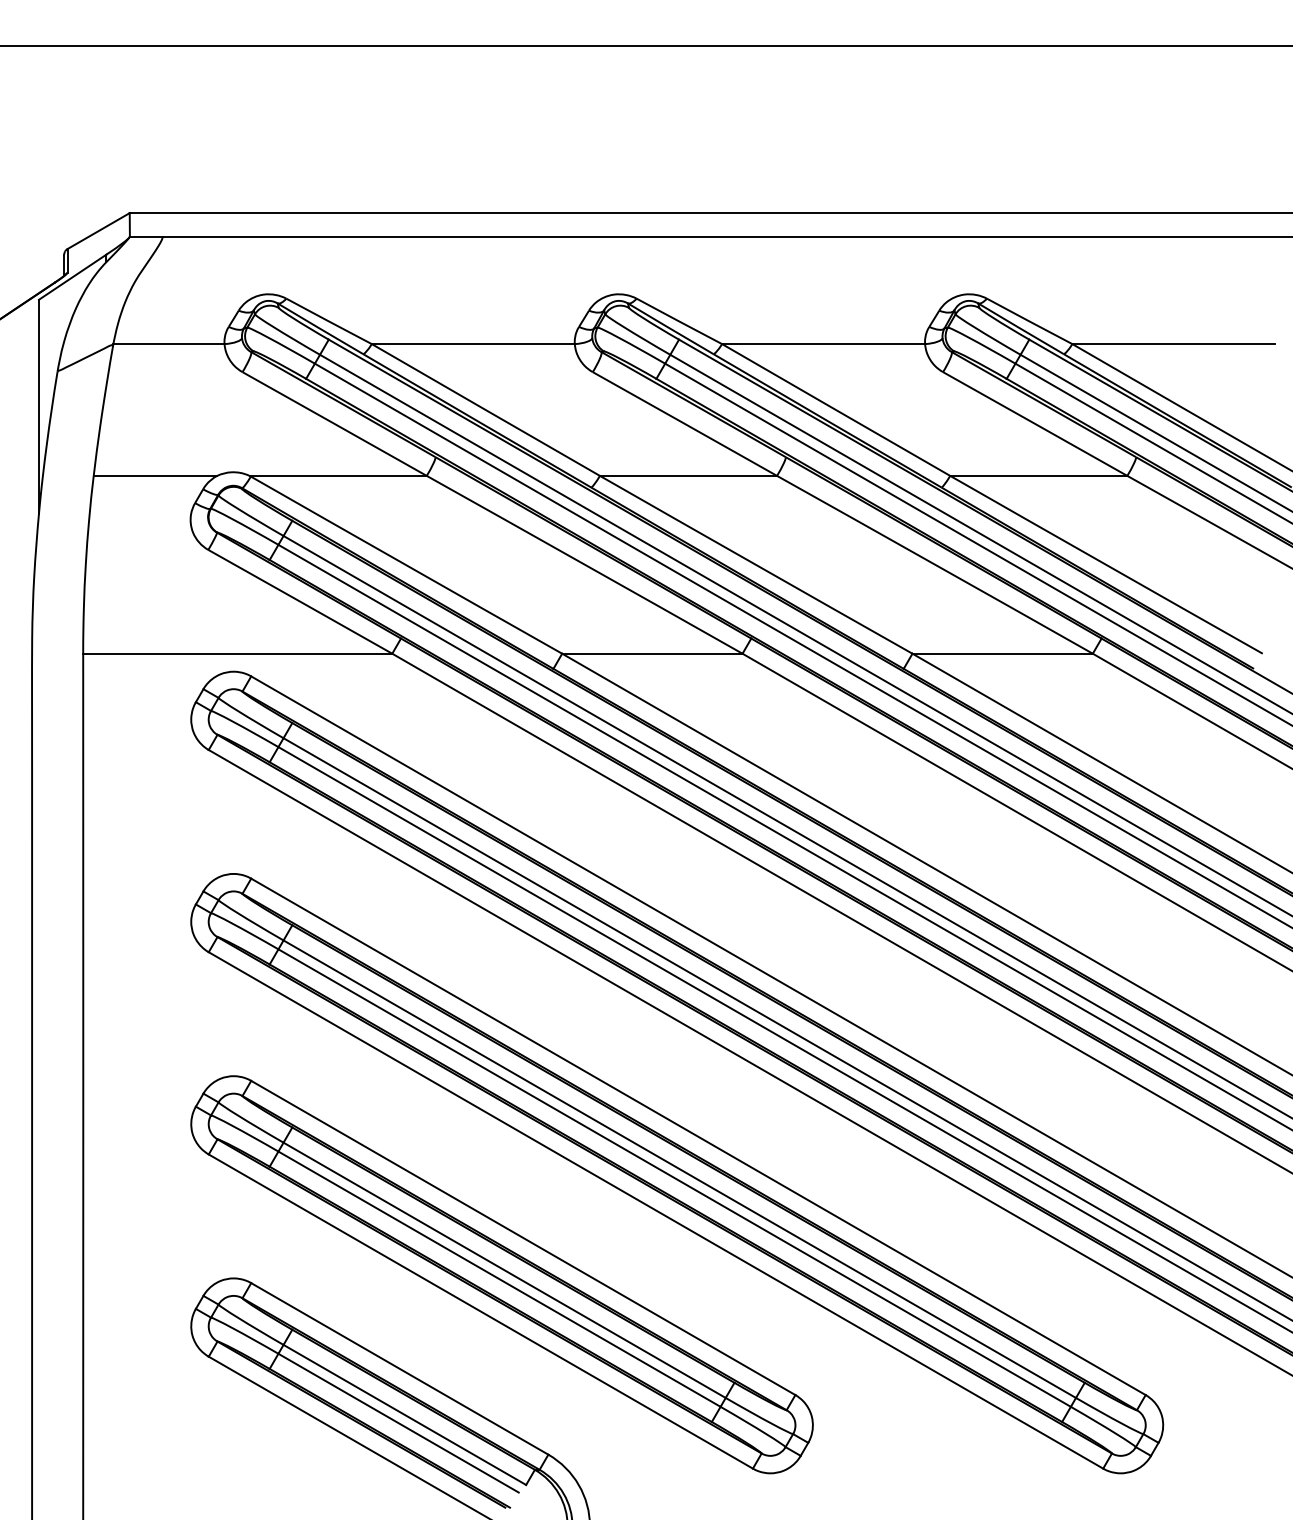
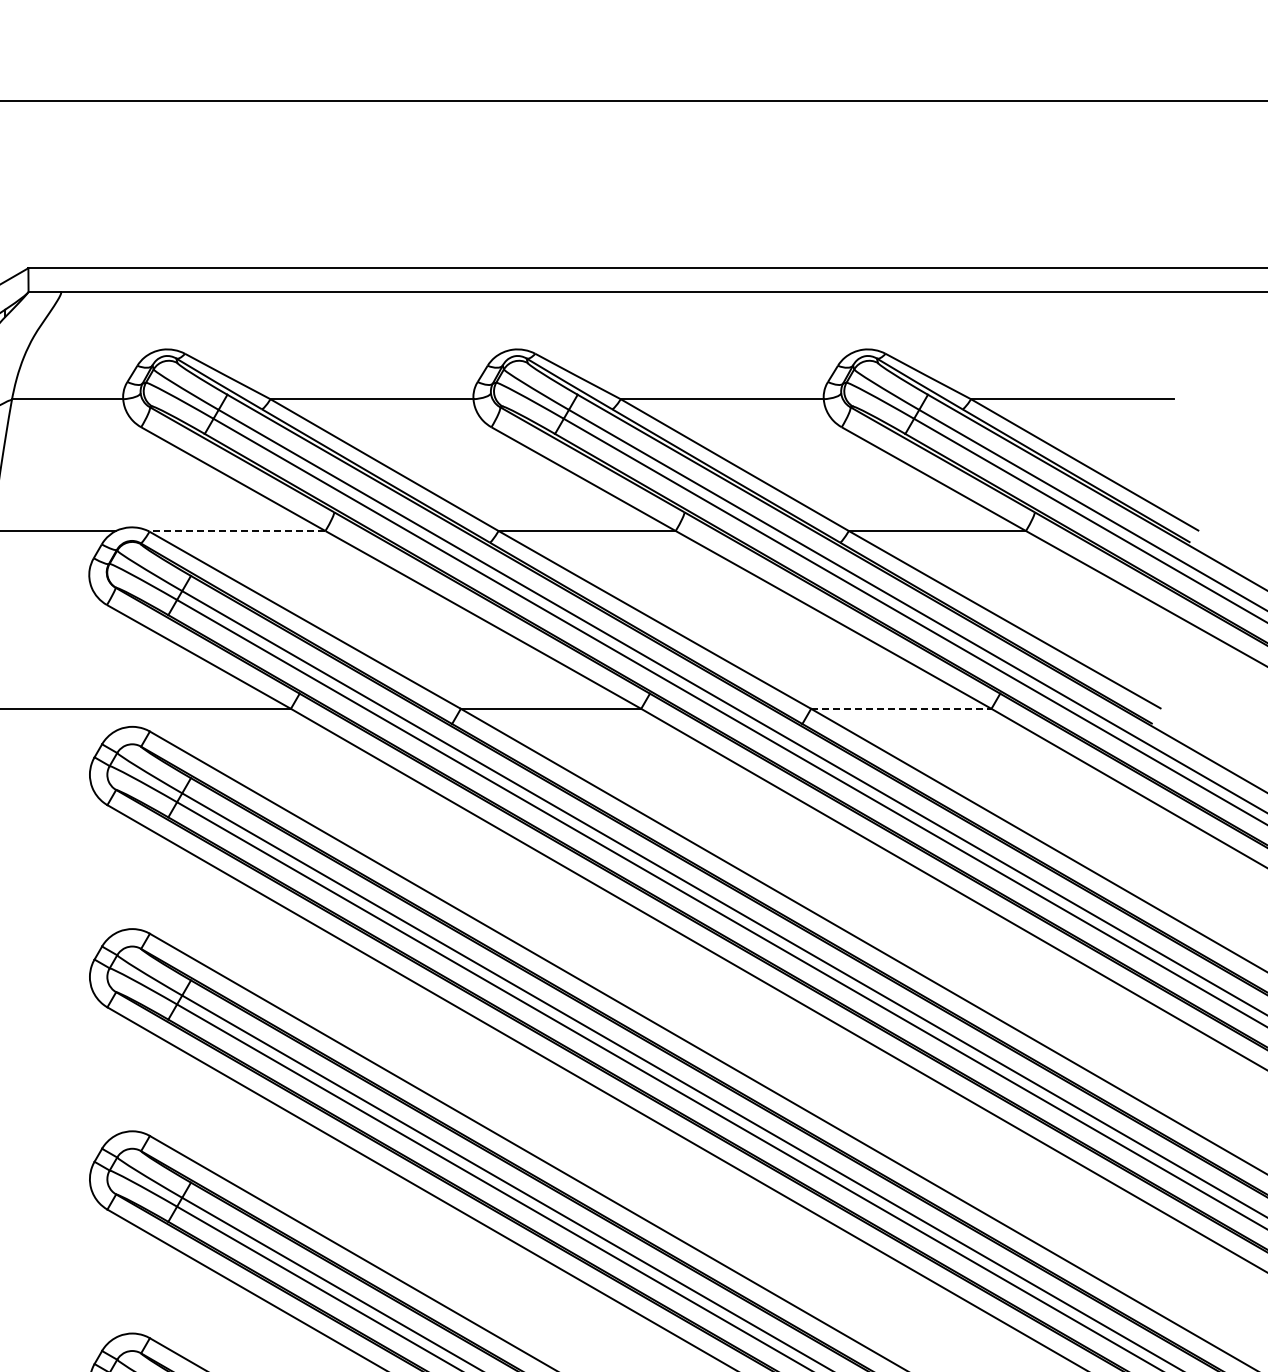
line: (338, 475) -> (237, 530), solid -> dashed
line: (1003, 653) -> (902, 708), solid -> dashed

